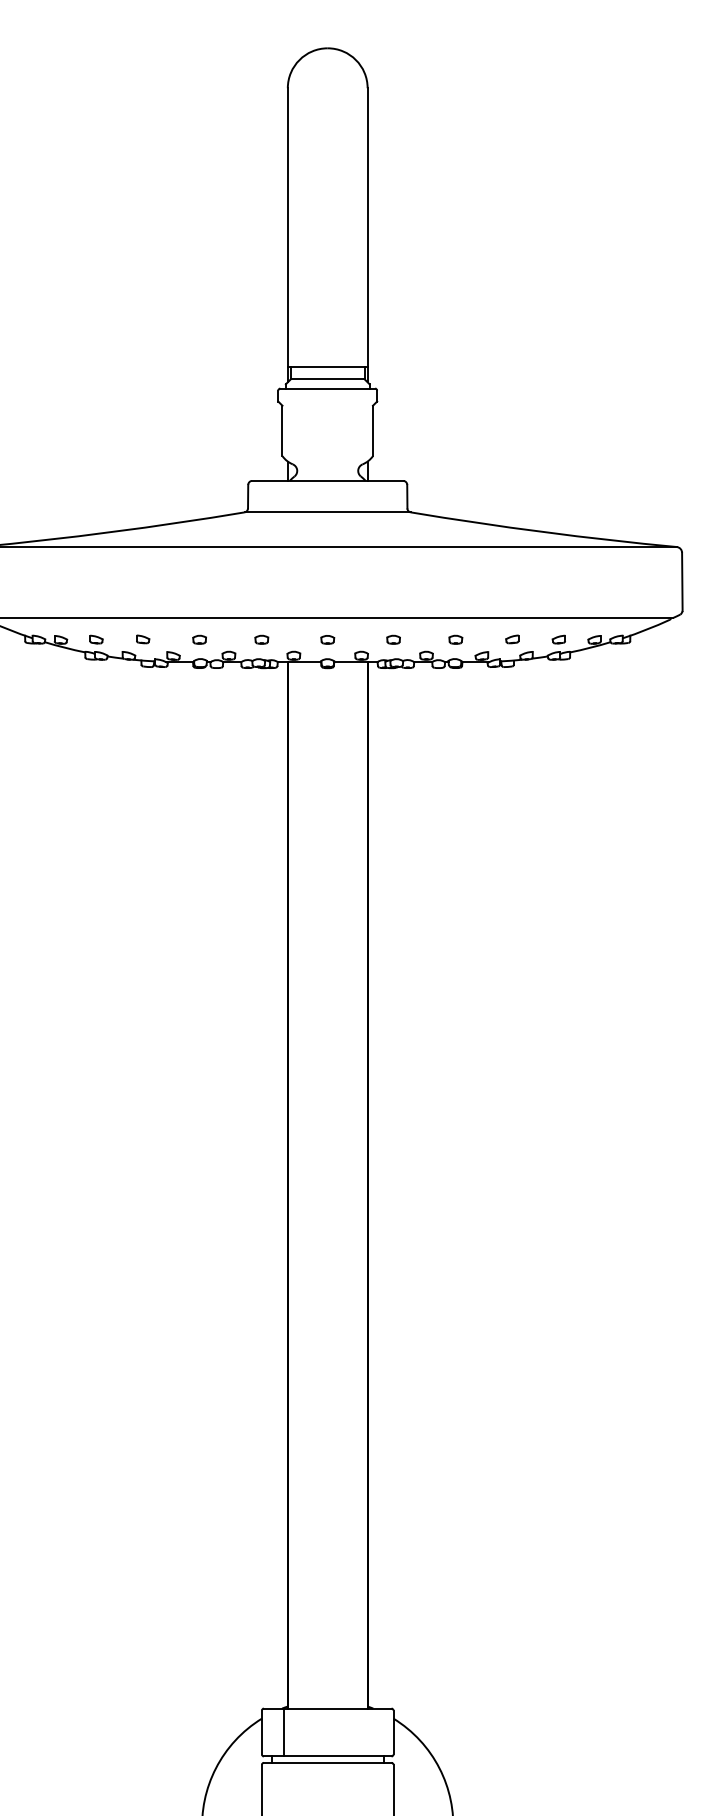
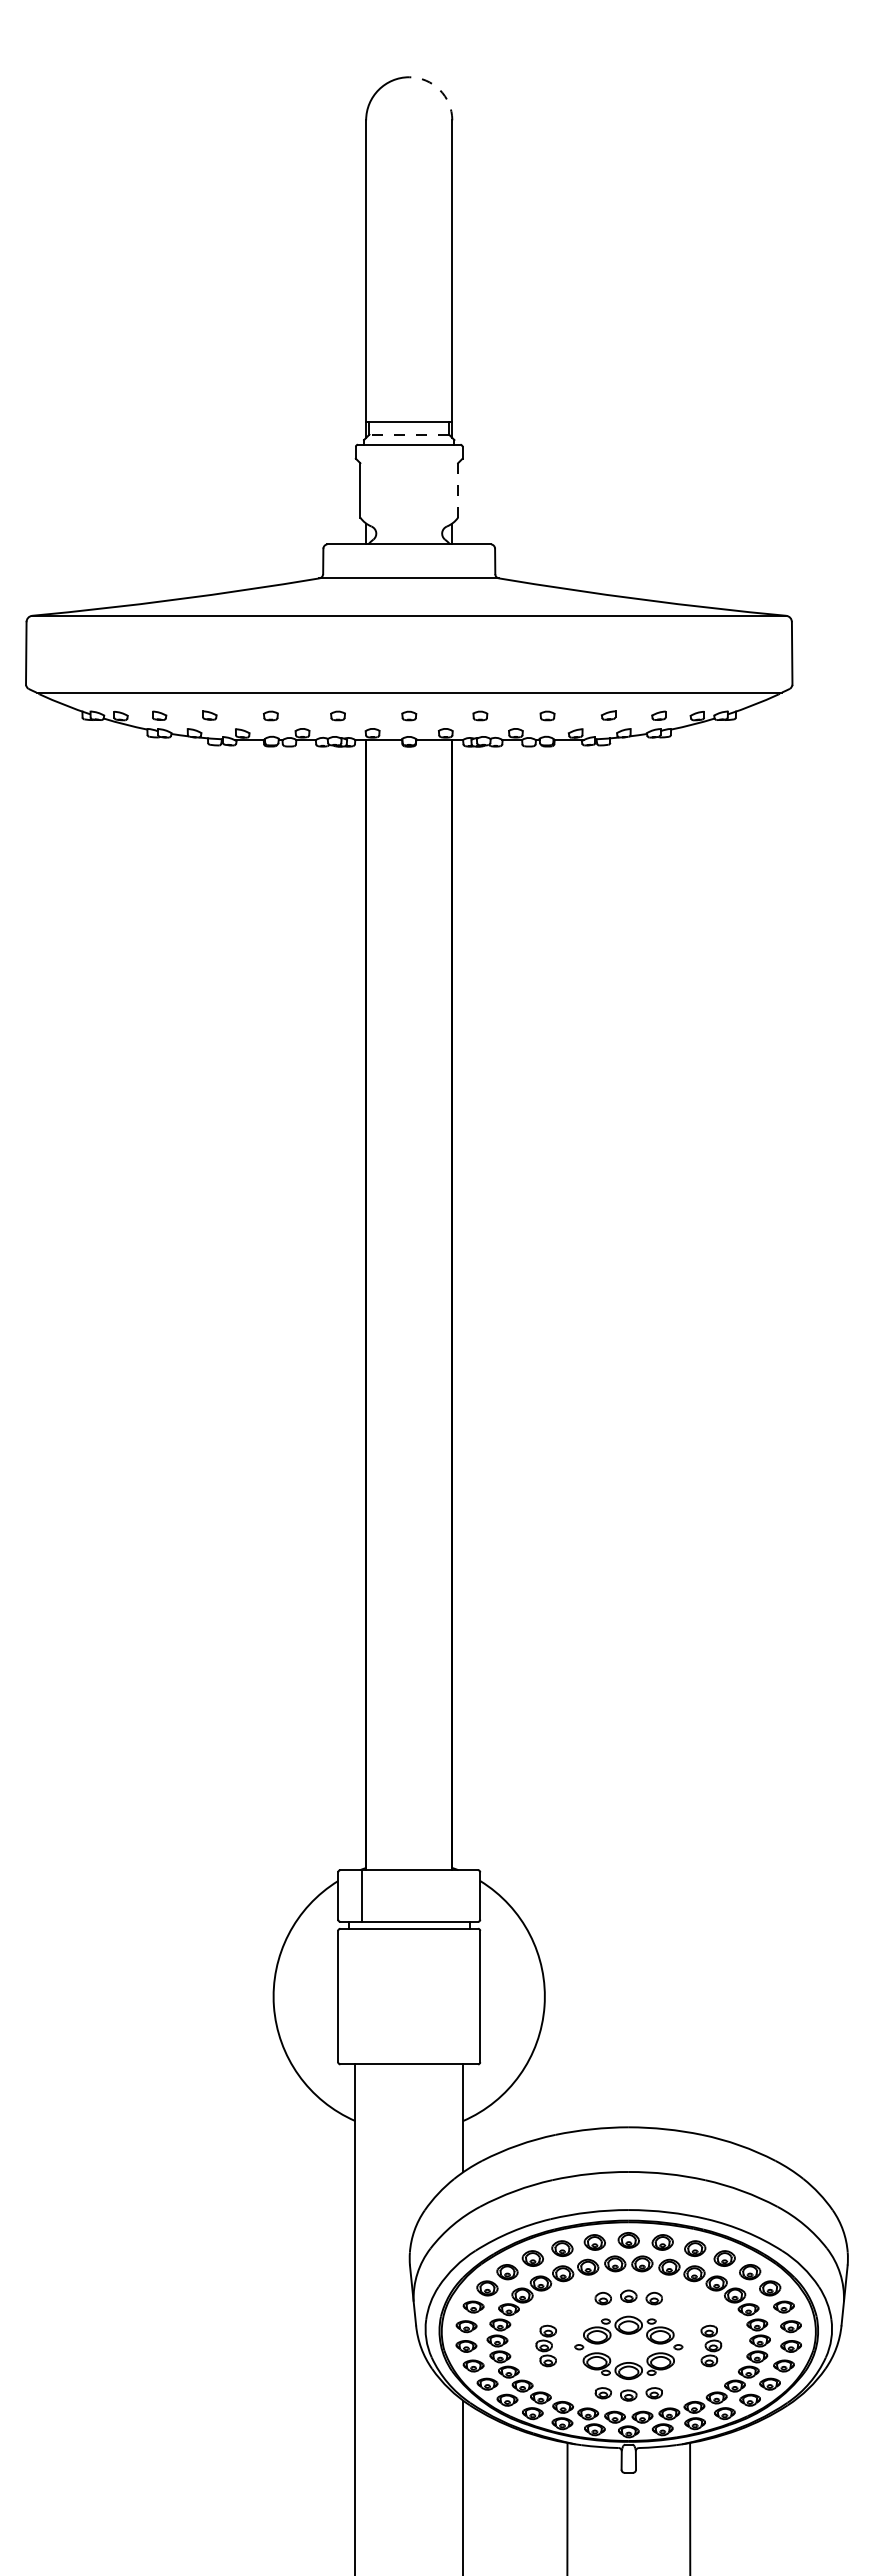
arc: (355, 59) -> (439, 89), solid -> dashed
line: (327, 379) -> (409, 434), solid -> dashed
line: (373, 430) -> (458, 490), solid -> dashed

